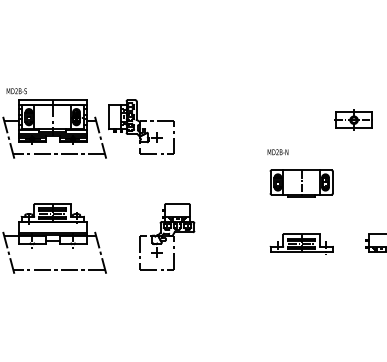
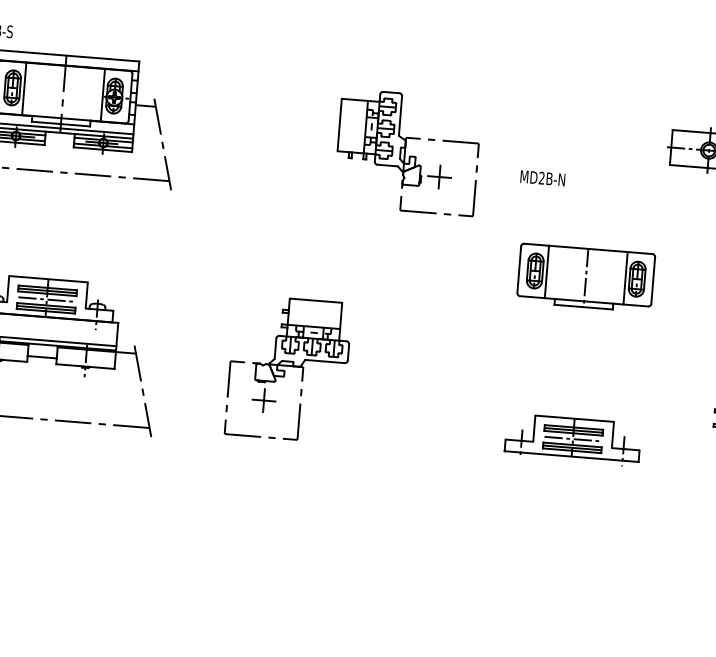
part: (141, 126) -> (407, 150), moved
text: (277, 152) -> (541, 178), moved
part: (301, 243) -> (572, 438), moved

